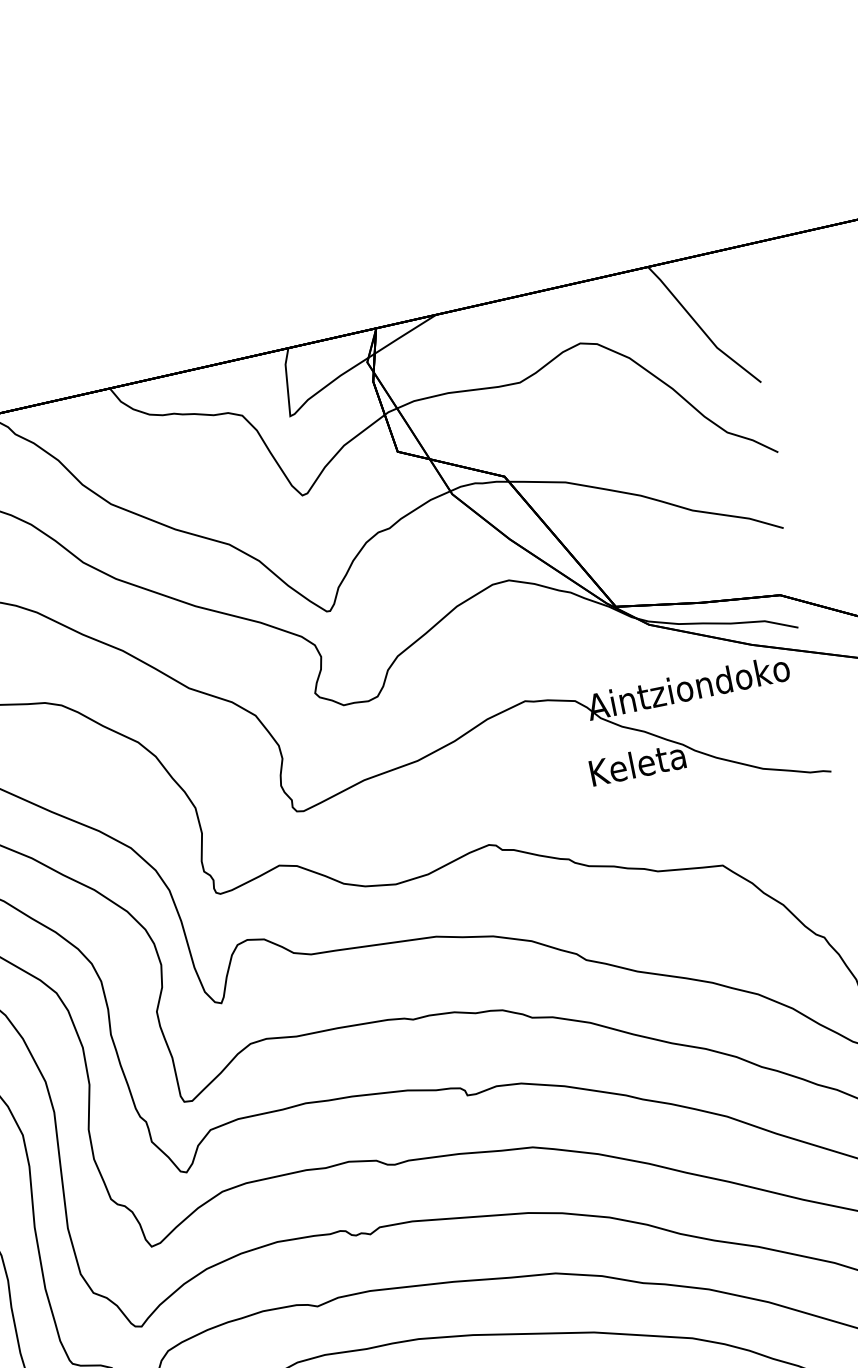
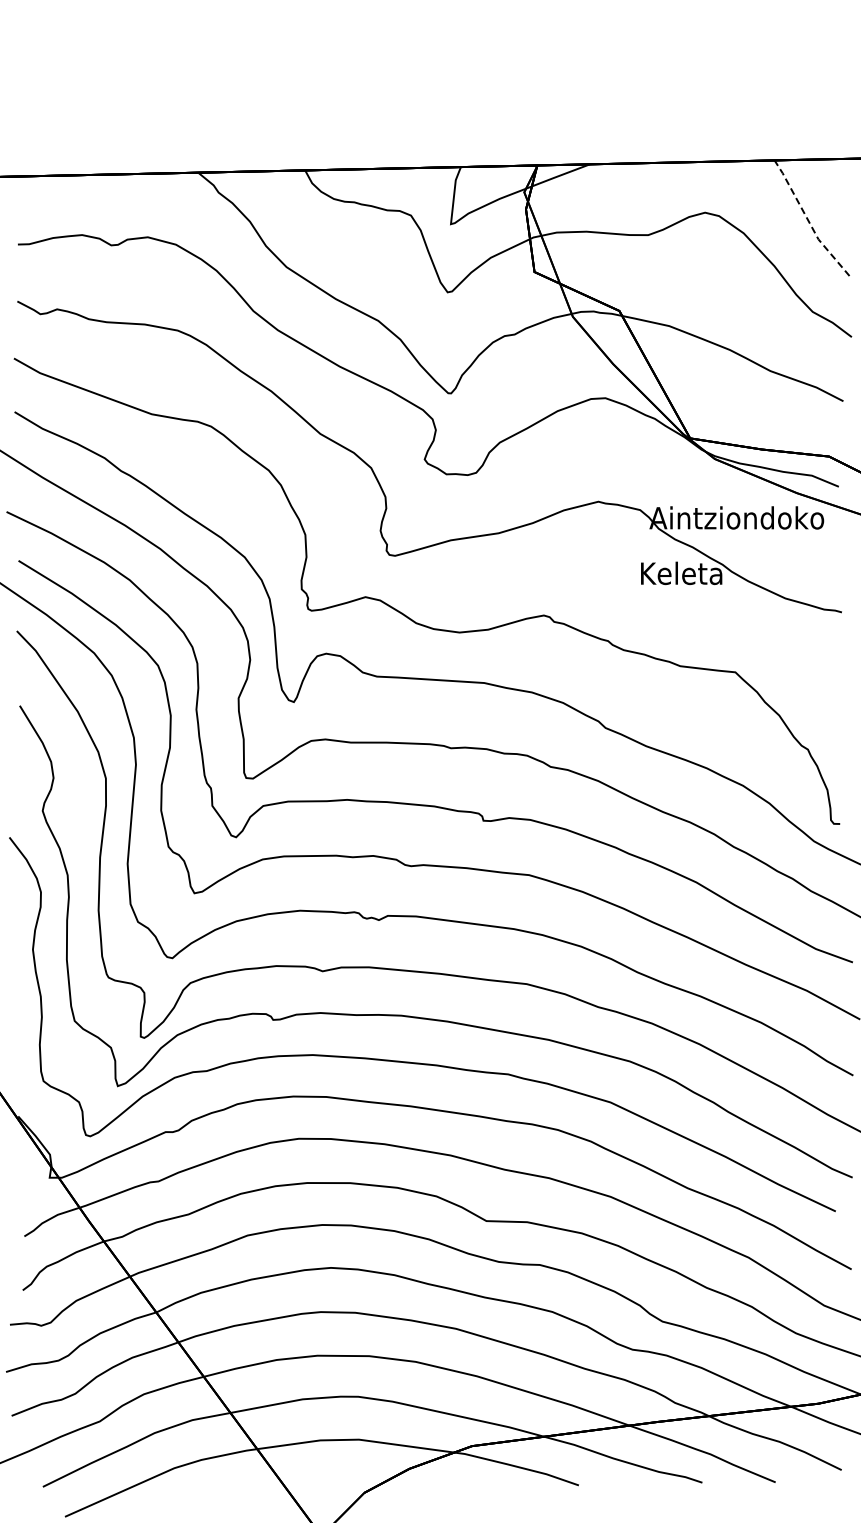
line: (701, 328) -> (808, 220), solid -> dashed

